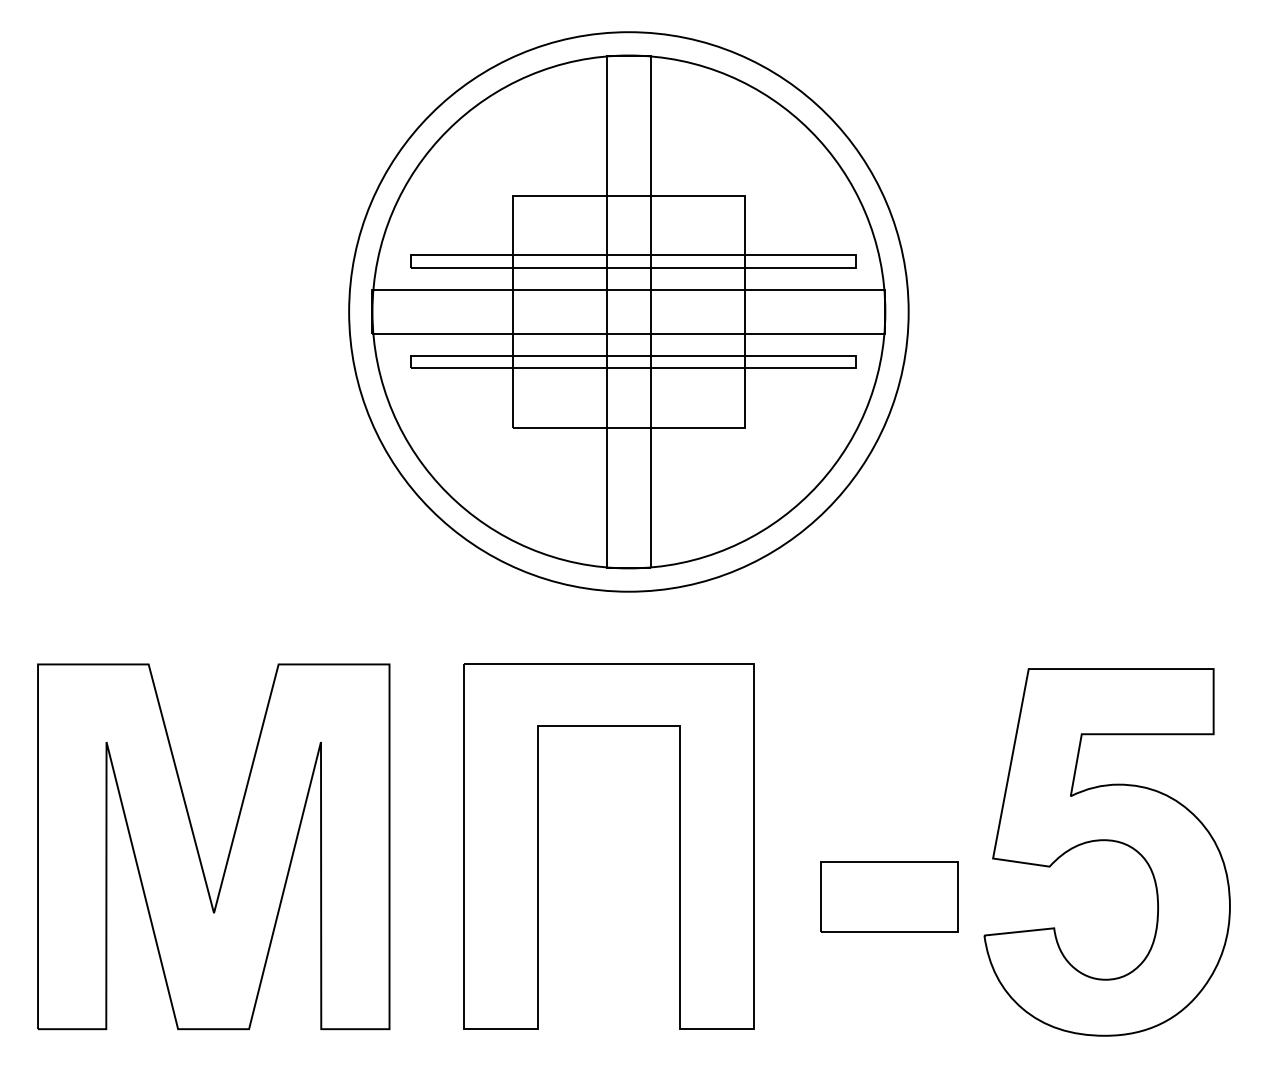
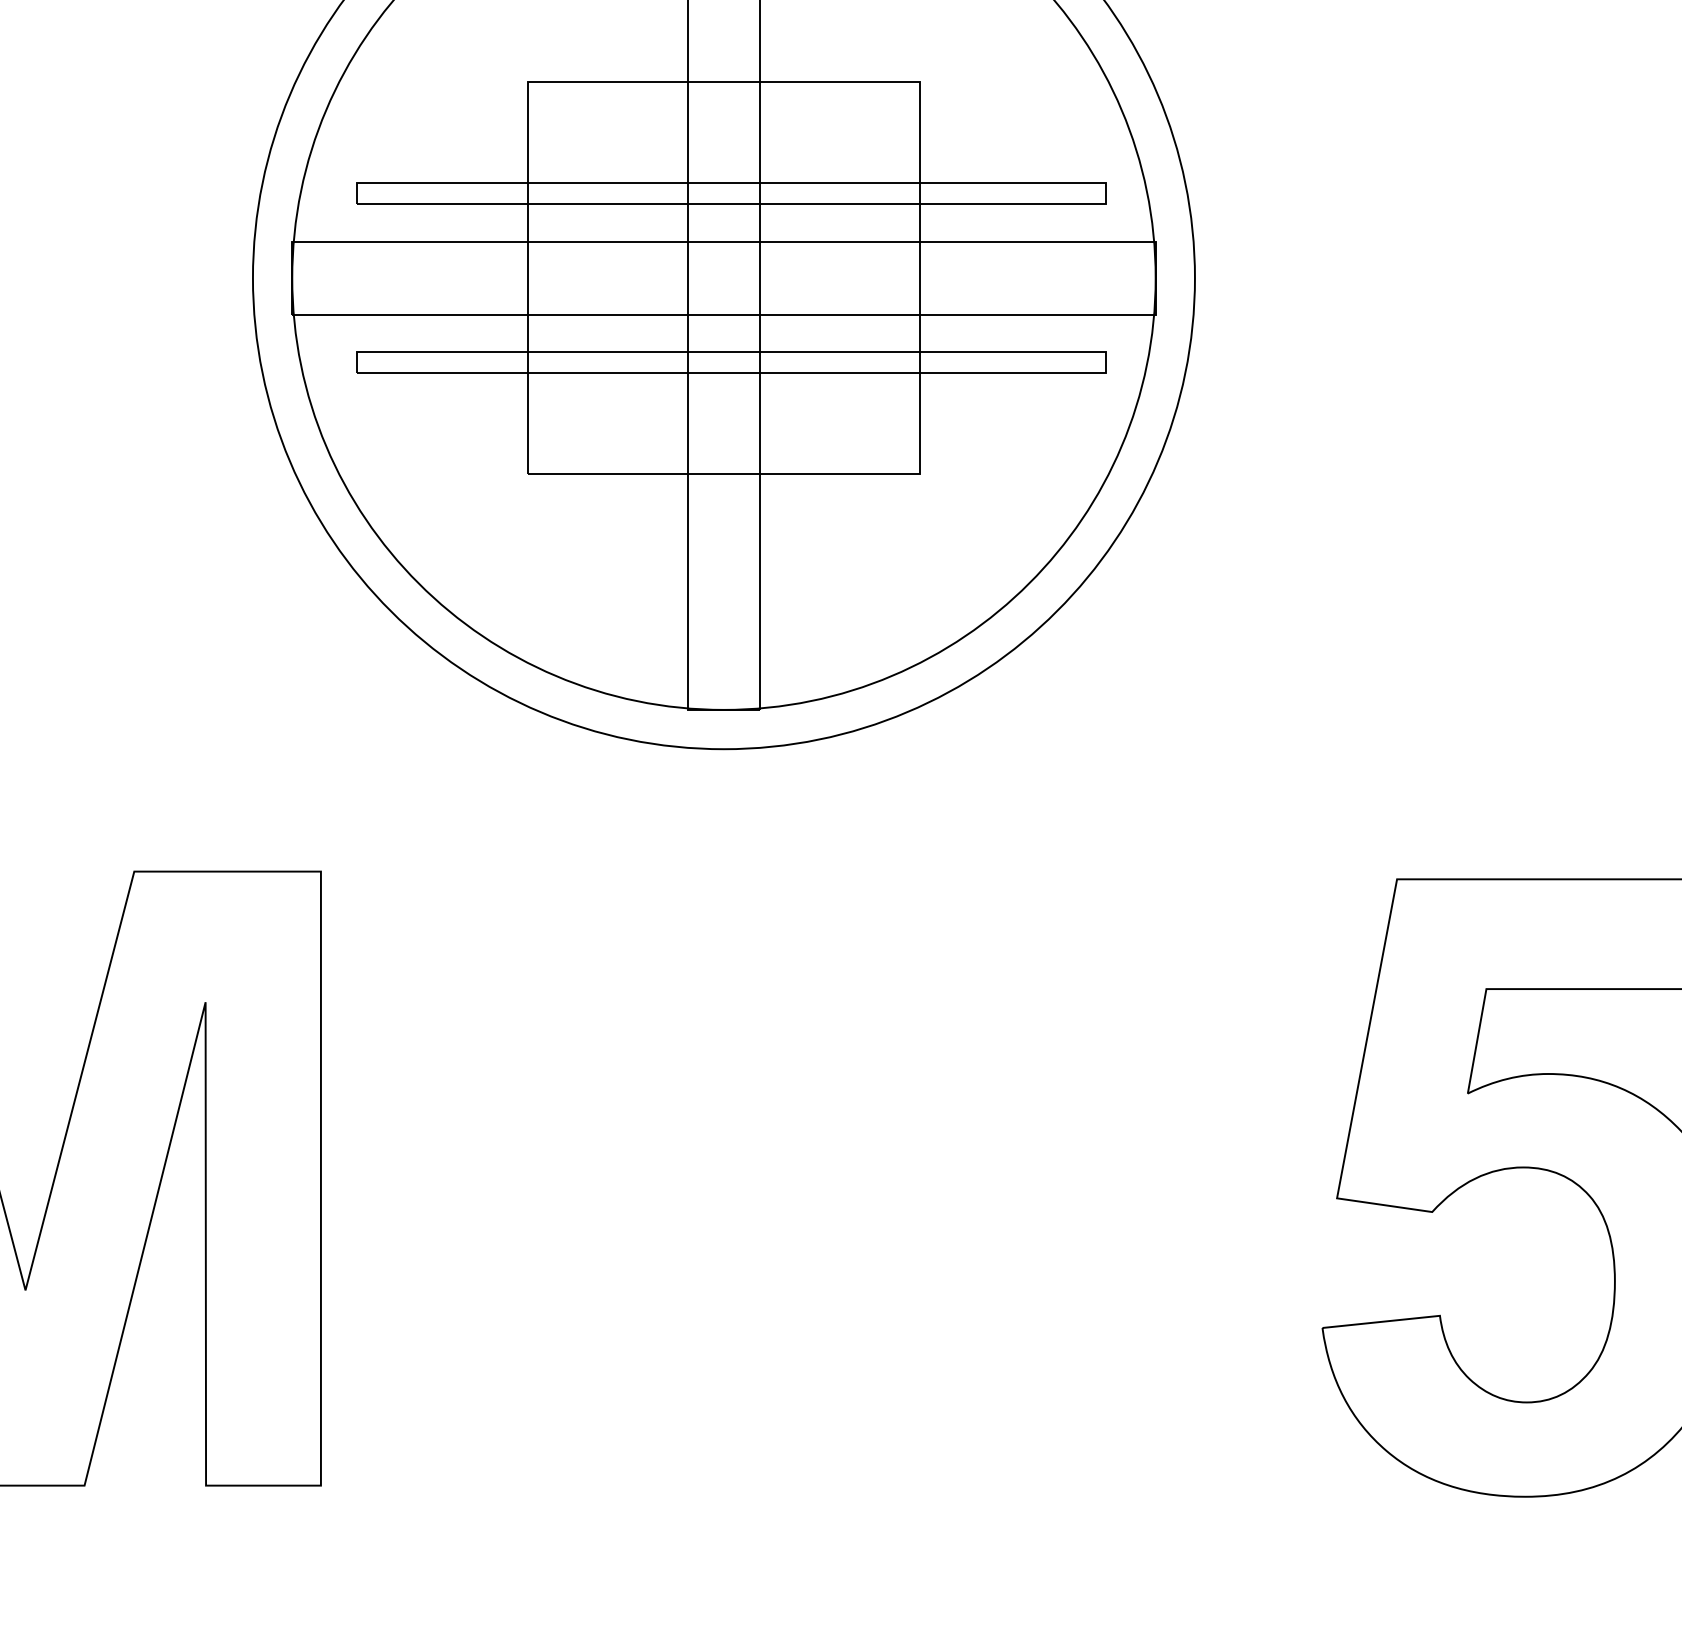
part: (538, 846) -> (571, 1178), removed
part: (889, 896) -> (1162, 1262), removed

